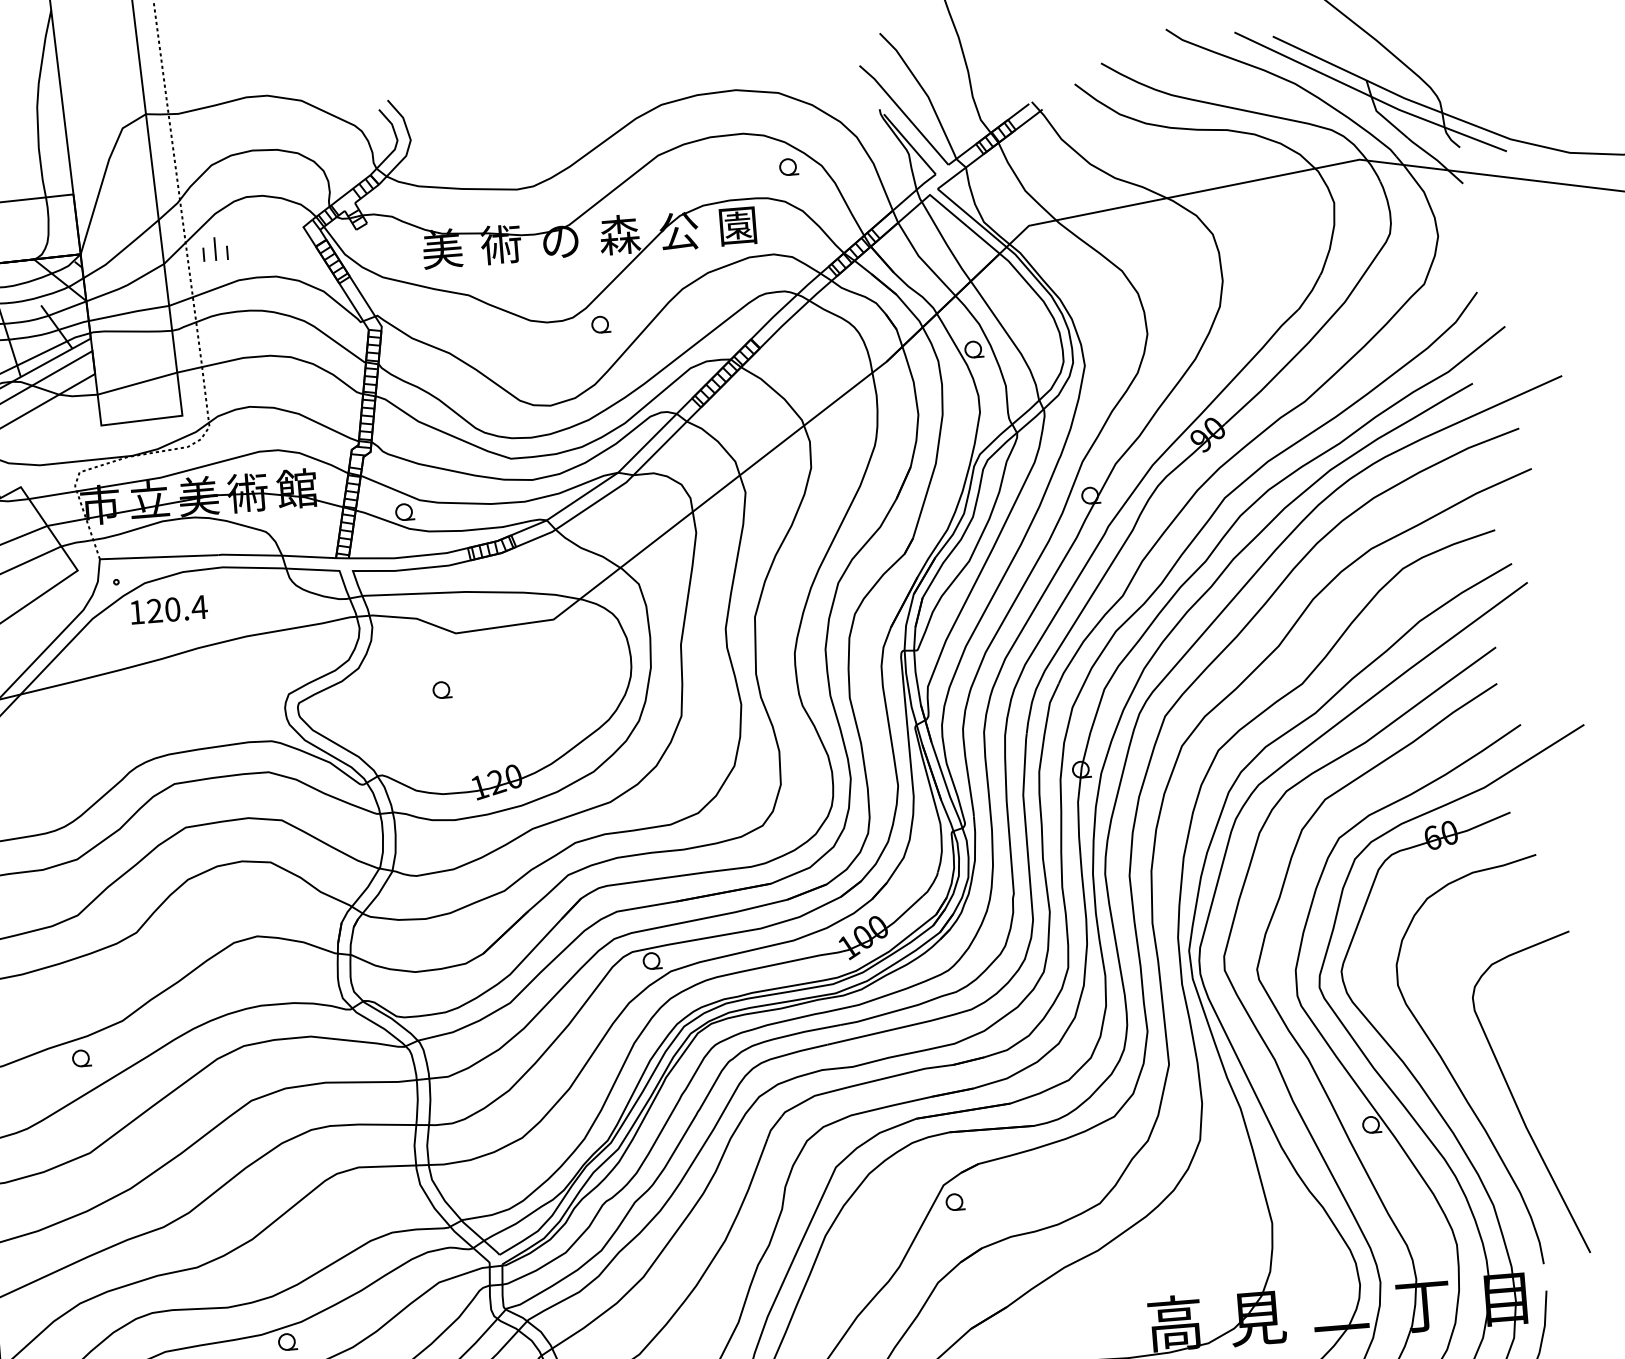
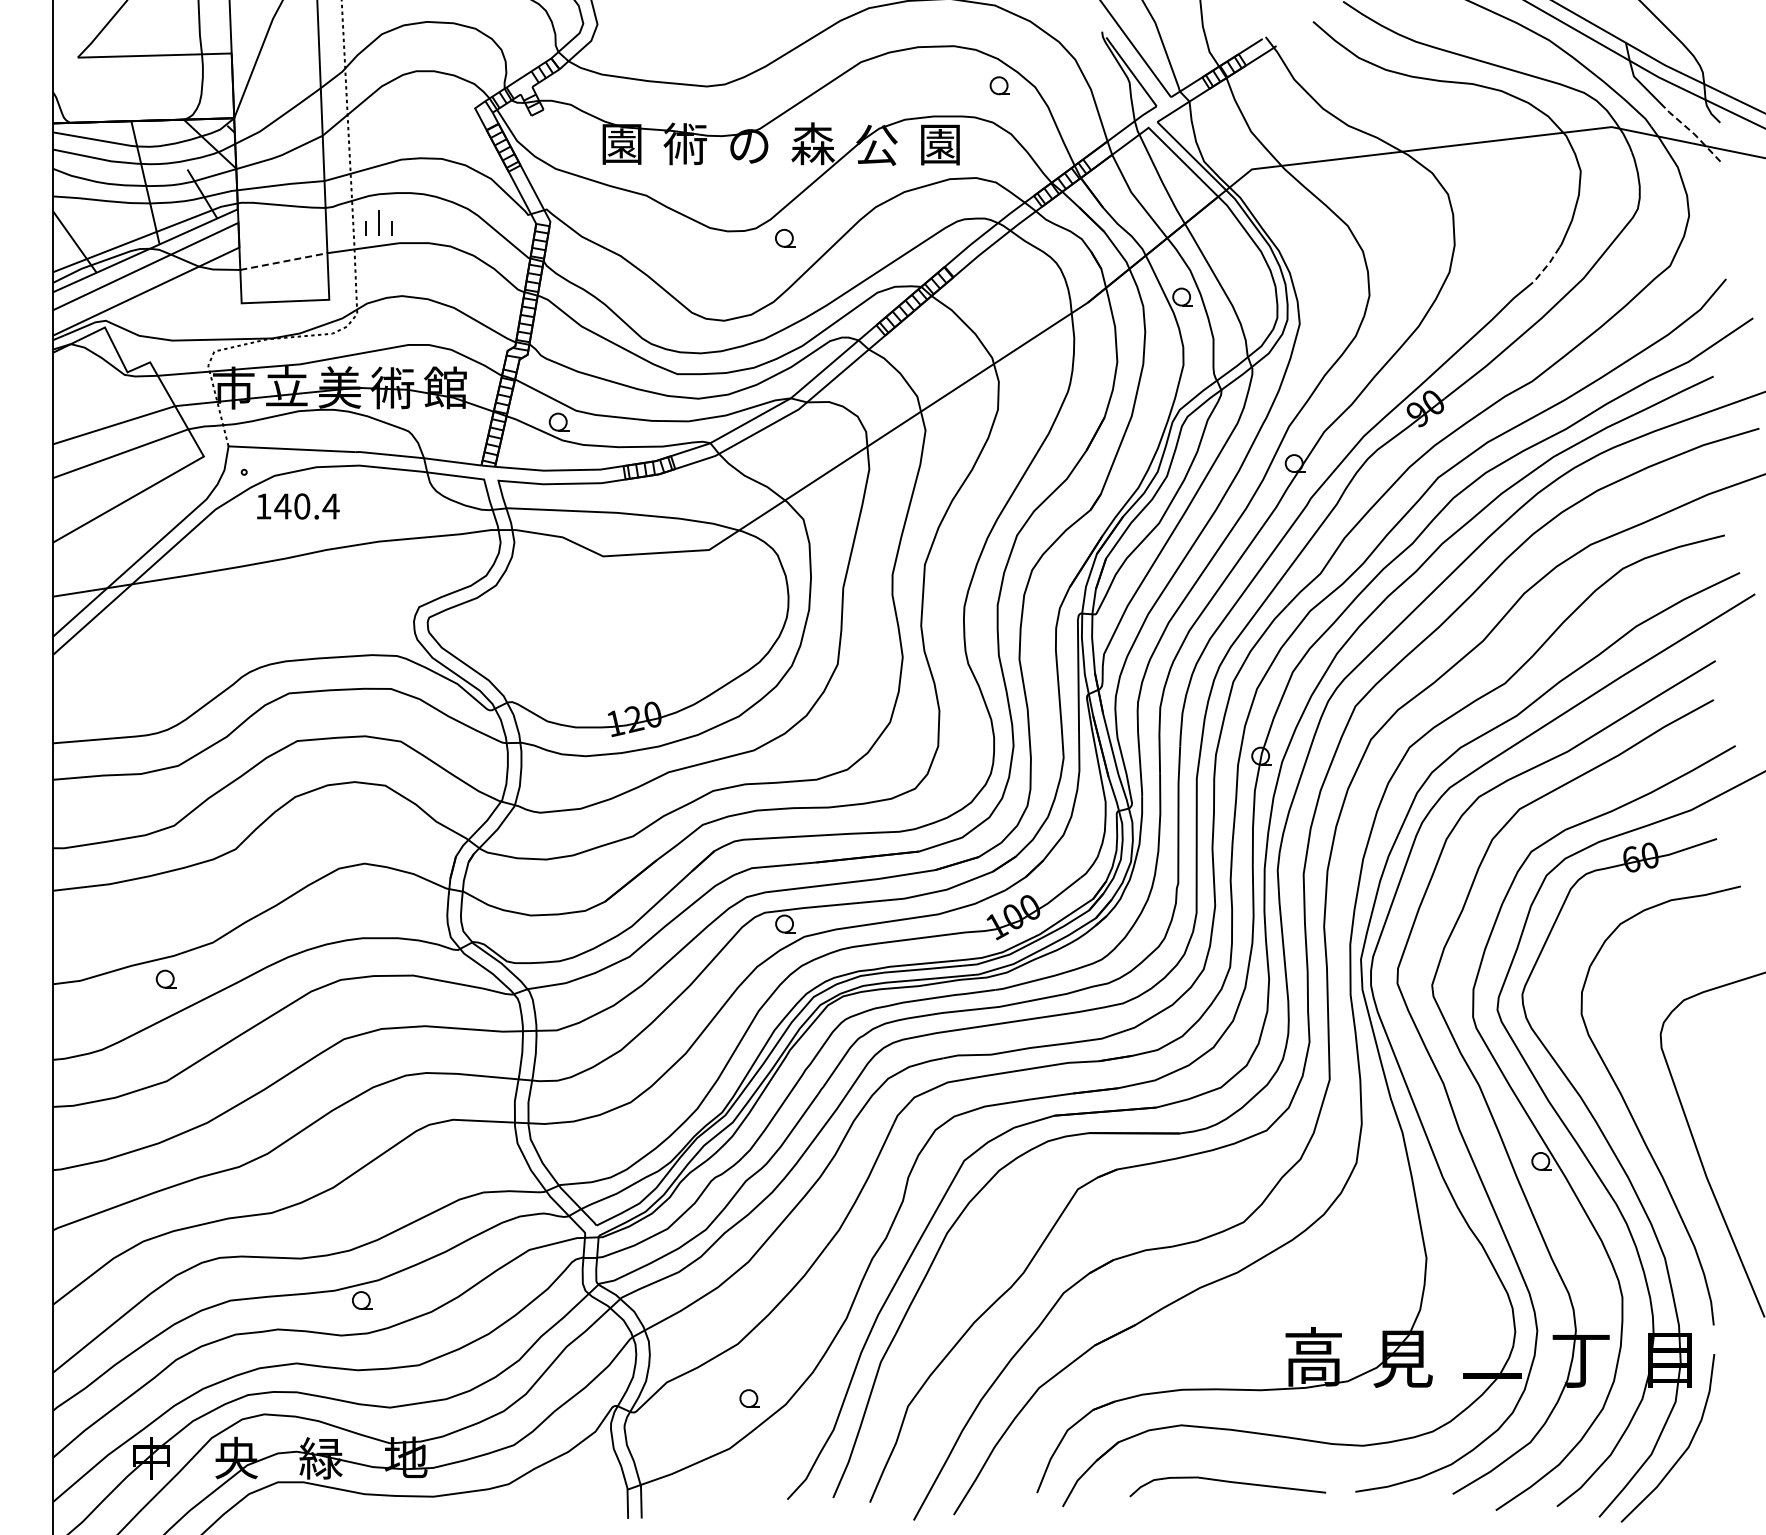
line: (1436, 159) -> (1694, 133), solid -> dashed
part: (214, 248) -> (378, 222), moved
text: (441, 248) -> (621, 143), 美 -> 園
line: (1310, 292) -> (1547, 265), solid -> dashed
line: (138, 383) -> (284, 261), solid -> dashed
text: (154, 611) -> (282, 506), 120.4 -> 140.4
part: (441, 689) -> (583, 615), removed
part: (954, 1201) -> (1088, 1207), removed

